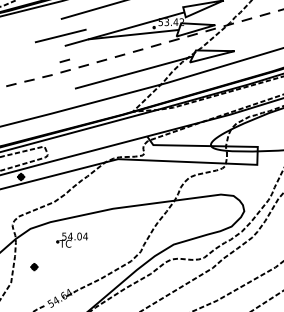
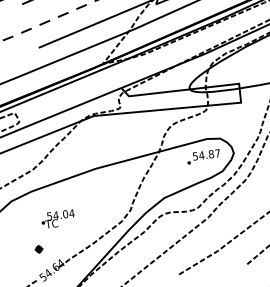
line: (64, 60) -> (23, 19), removed
part: (215, 210) -> (203, 156), added
part: (71, 239) -> (57, 218), moved
part: (34, 267) -> (39, 249), moved

